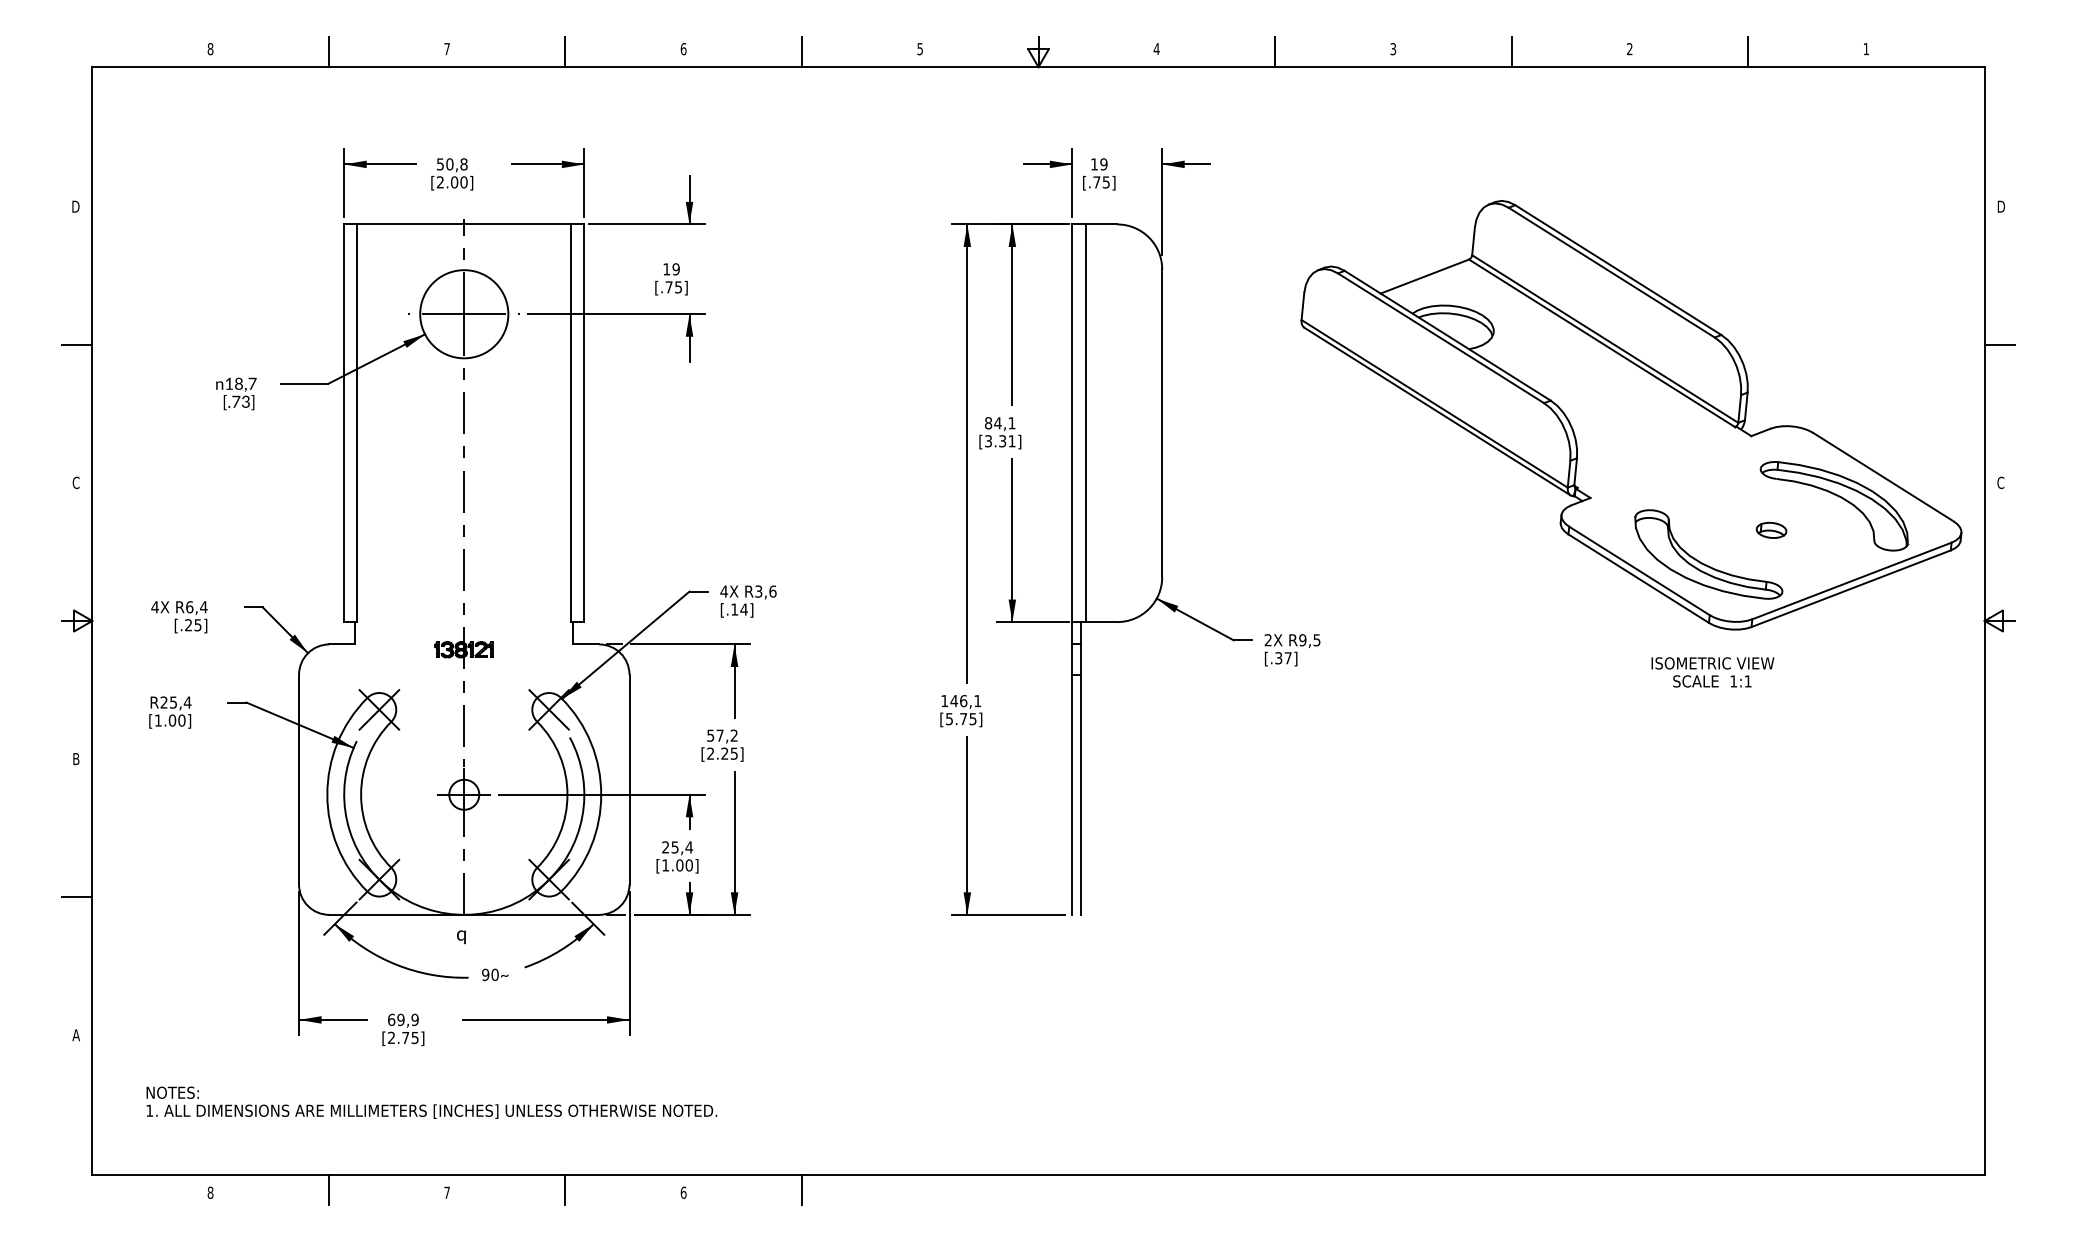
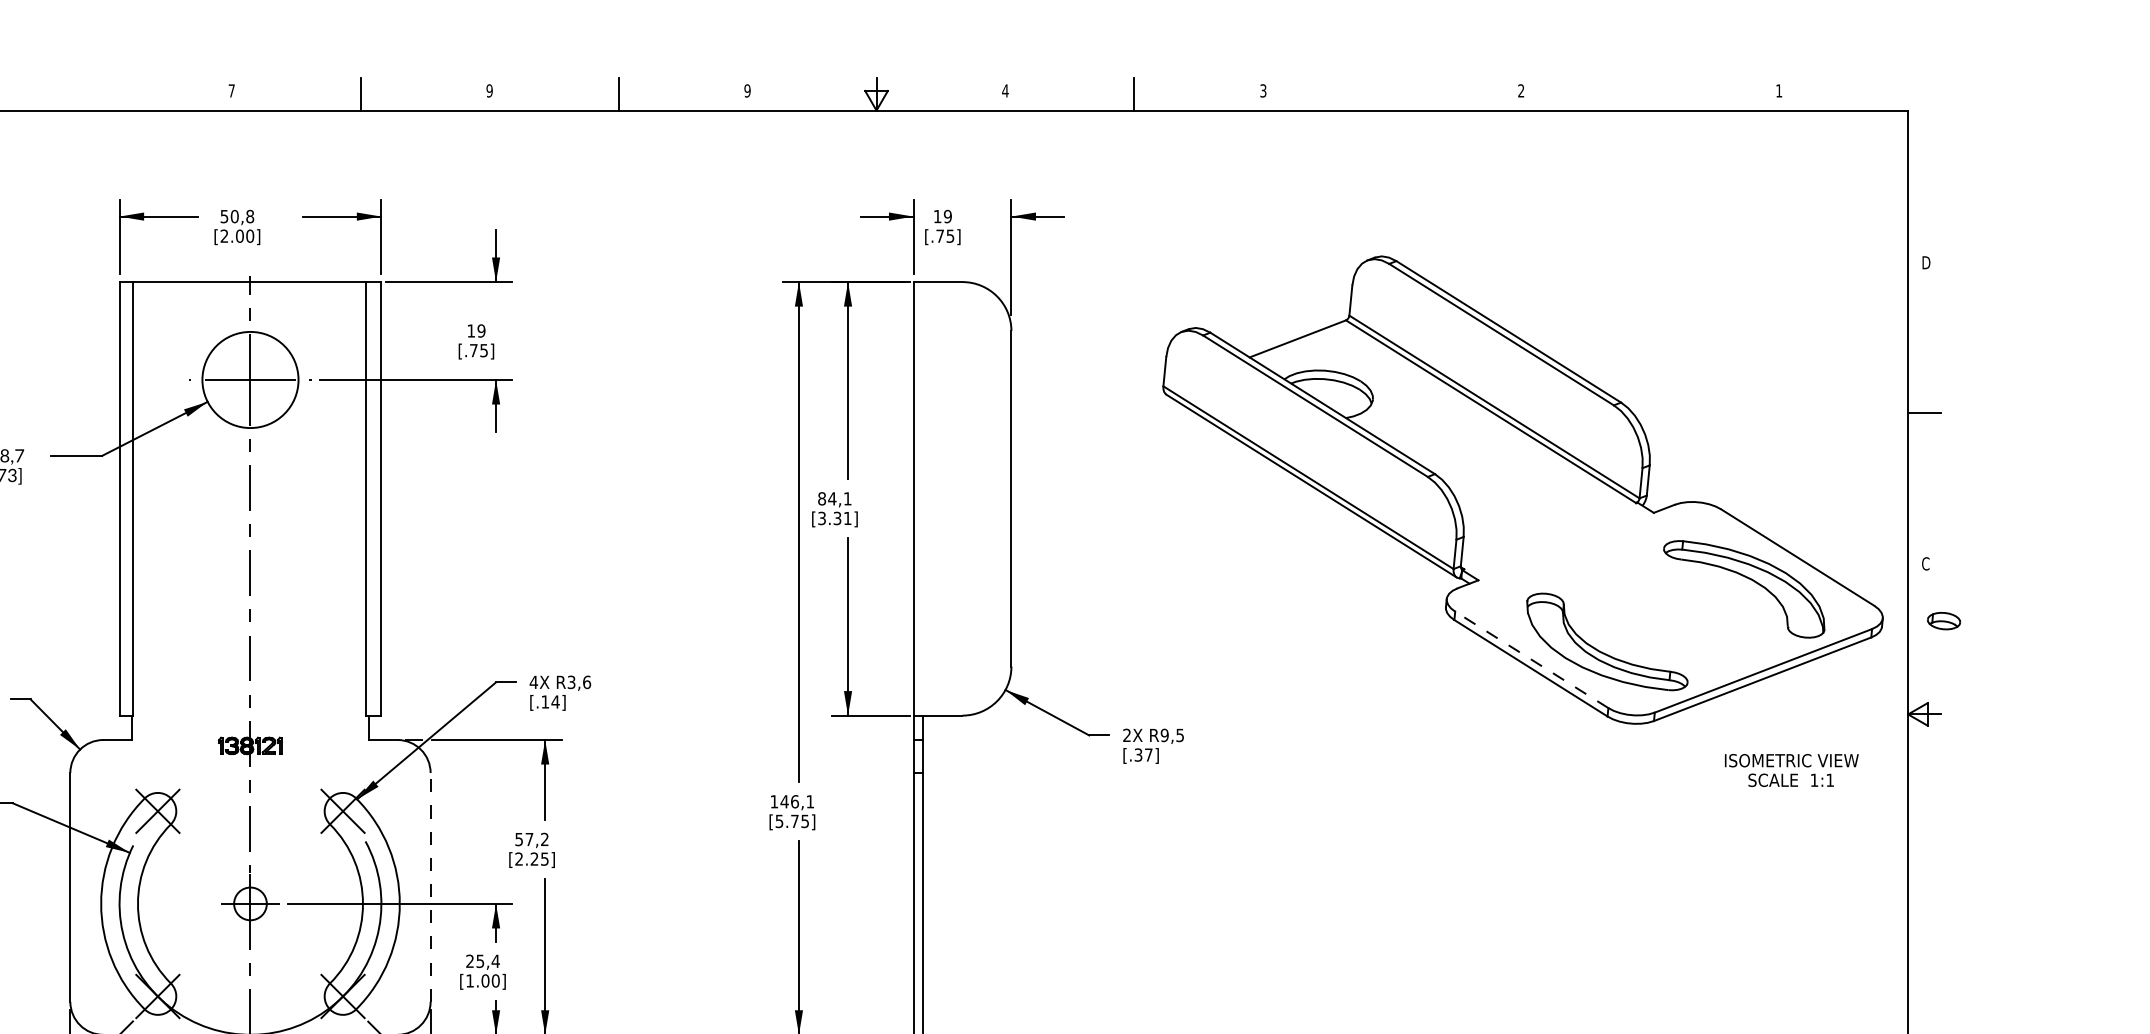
text: (920, 48) -> (747, 90), 5 -> 9
text: (683, 49) -> (489, 91), 6 -> 9
line: (328, 52) -> (102, 94), removed
line: (1511, 52) -> (1392, 94), removed
line: (1748, 52) -> (1650, 94), removed
line: (1086, 423) -> (928, 499), removed
part: (1771, 529) -> (1943, 620), moved
line: (1639, 570) -> (1531, 659), solid -> dashed
text: (1712, 672) -> (1791, 770), moved
line: (629, 779) -> (430, 887), solid -> dashed

